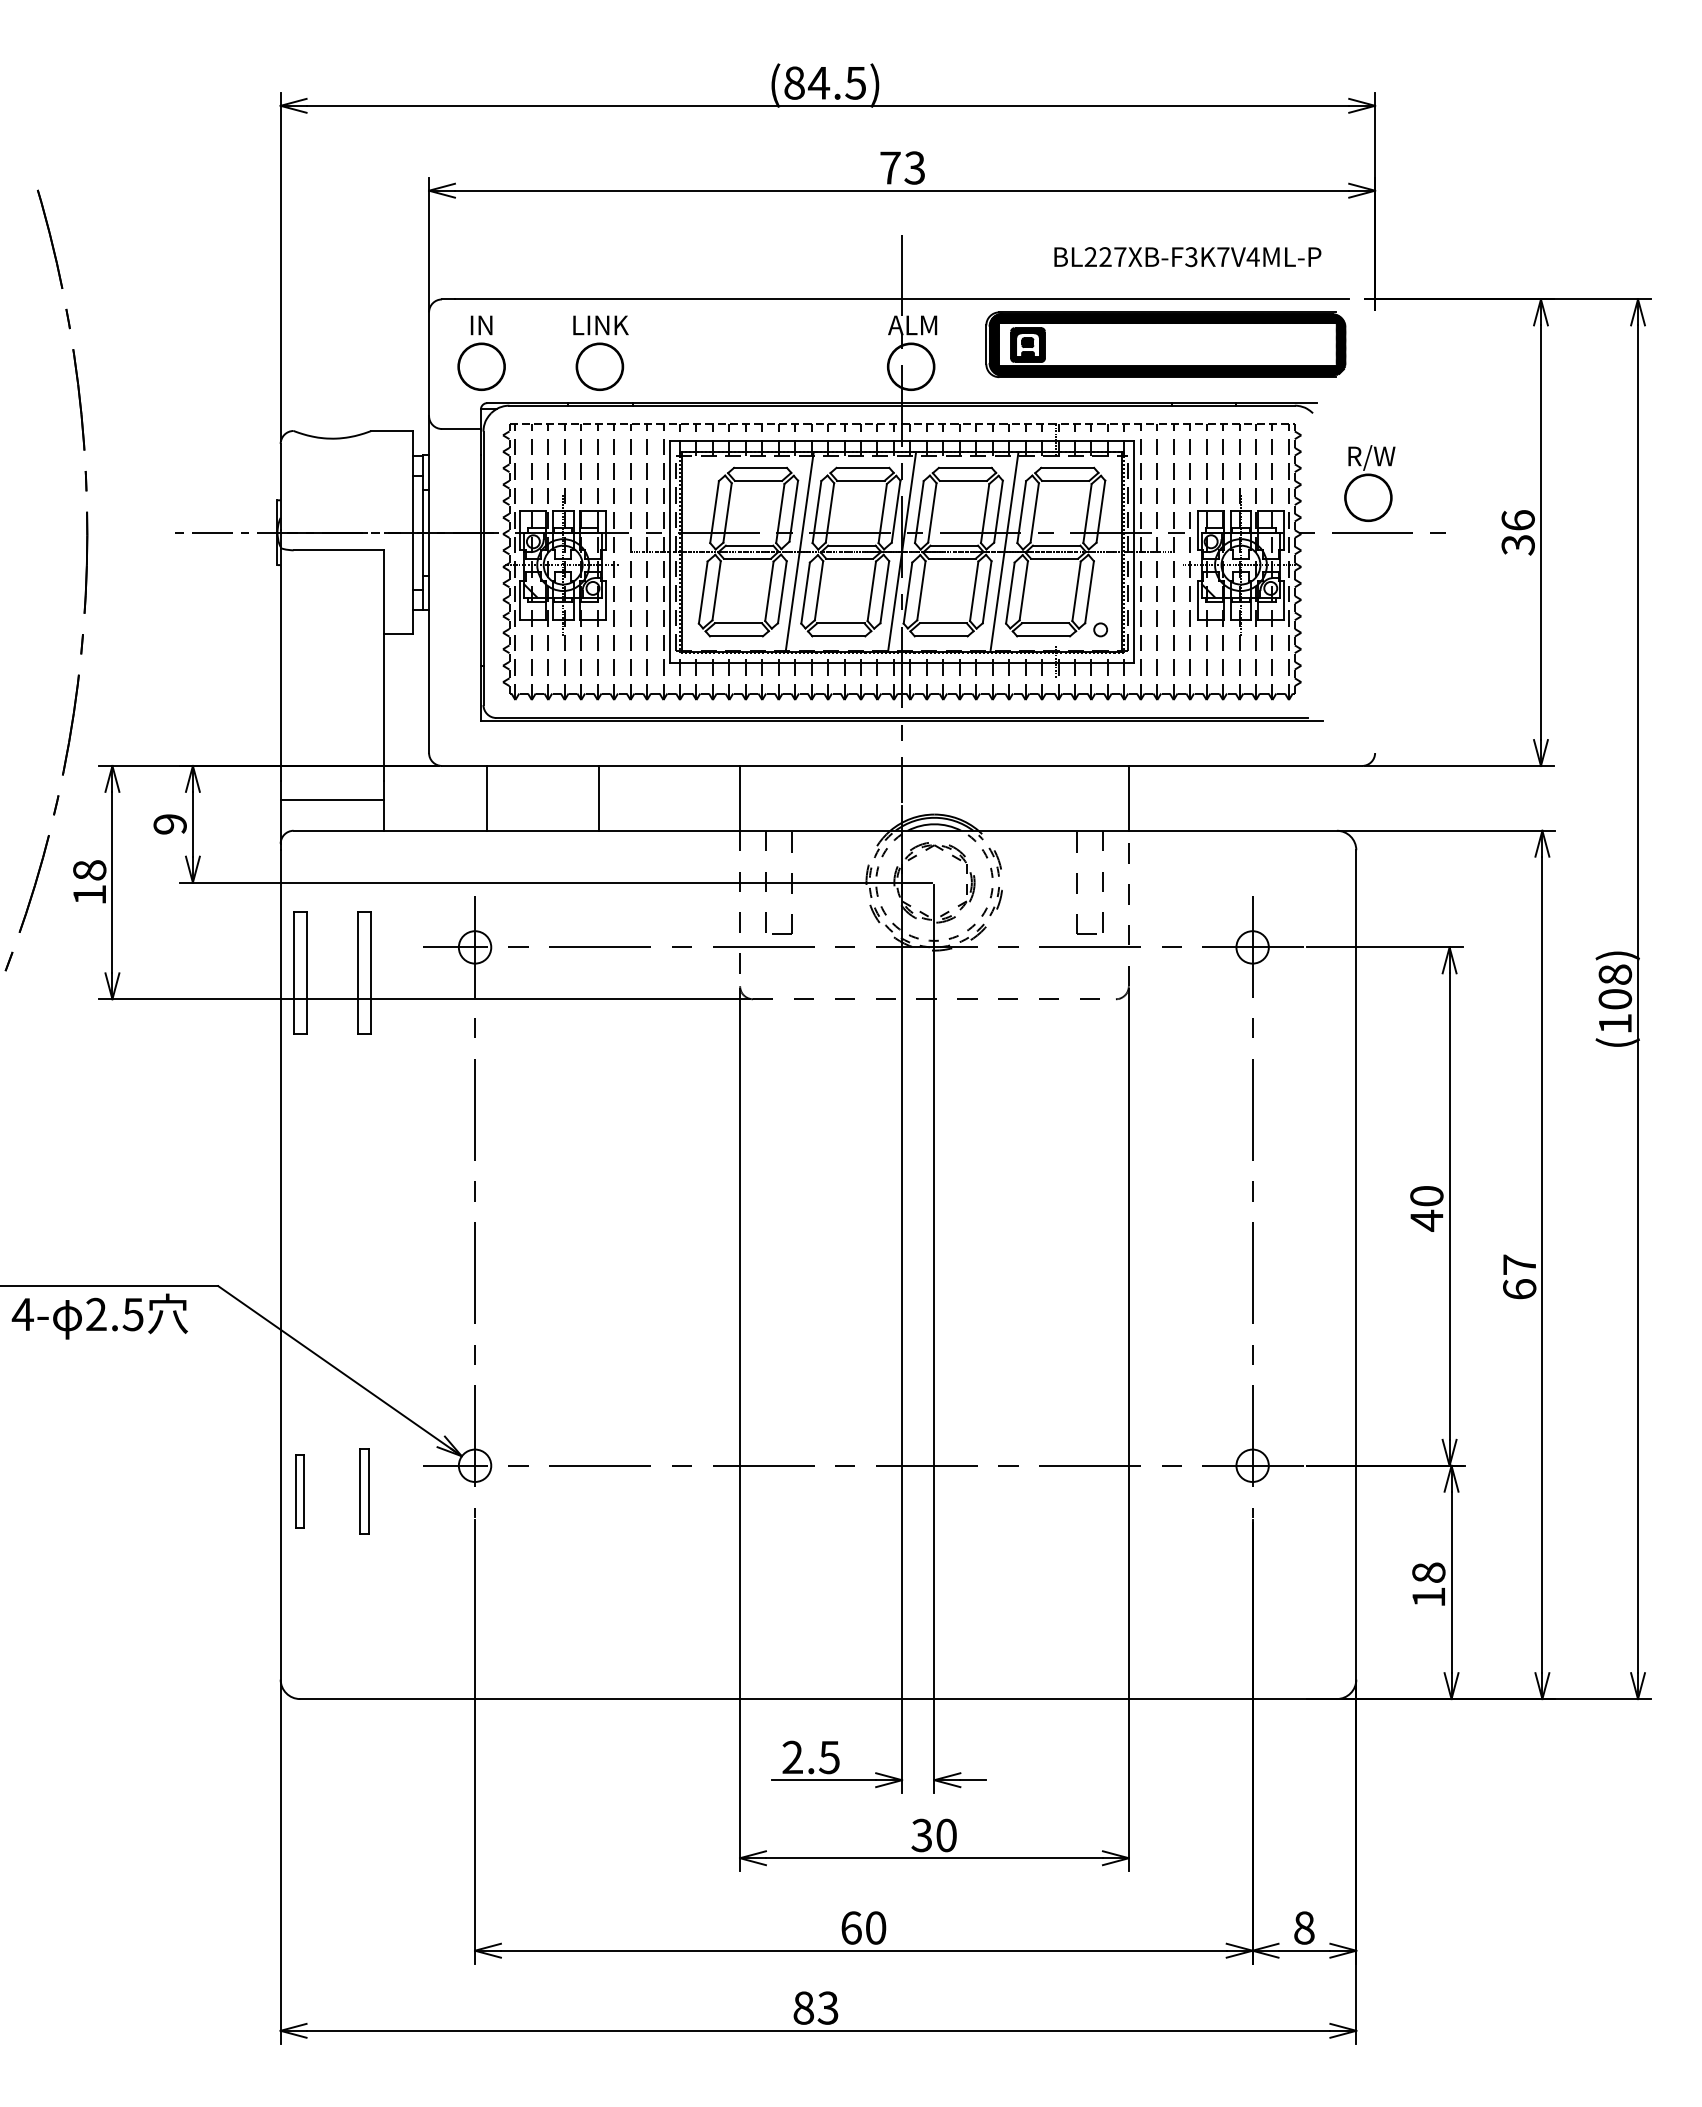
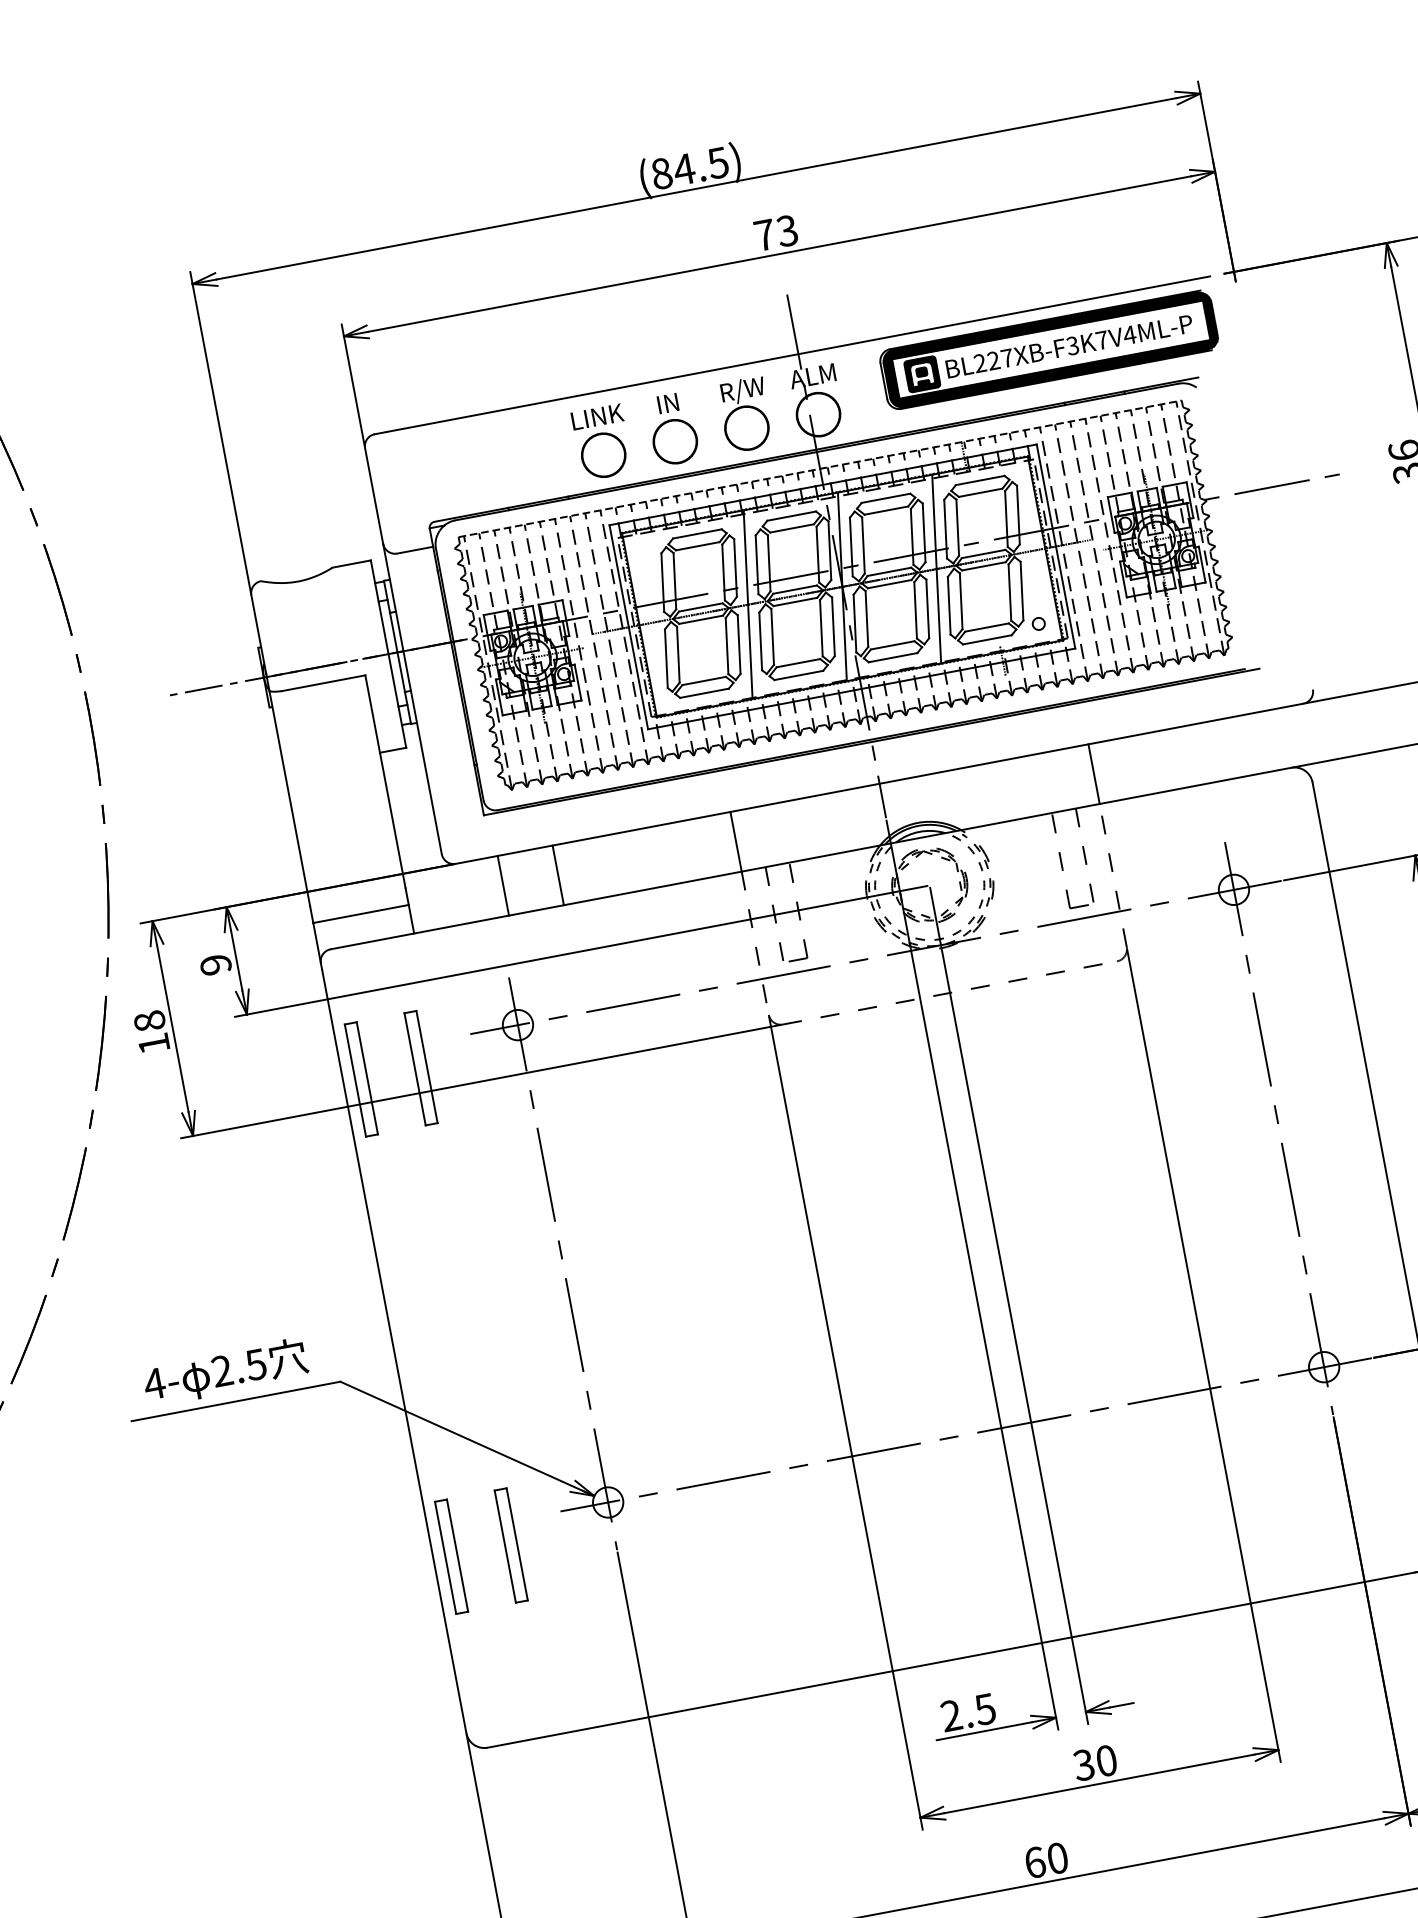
text: (1187, 257) -> (1069, 346), moved
part: (481, 352) -> (672, 428), moved
part: (600, 352) -> (601, 441), moved
part: (1369, 483) -> (745, 414), moved
line: (598, 797) -> (557, 874), moved
text: (99, 1316) -> (225, 1372), moved
part: (300, 1491) -> (451, 1556), size x1.67
part: (364, 1491) -> (510, 1545), size x1.43

